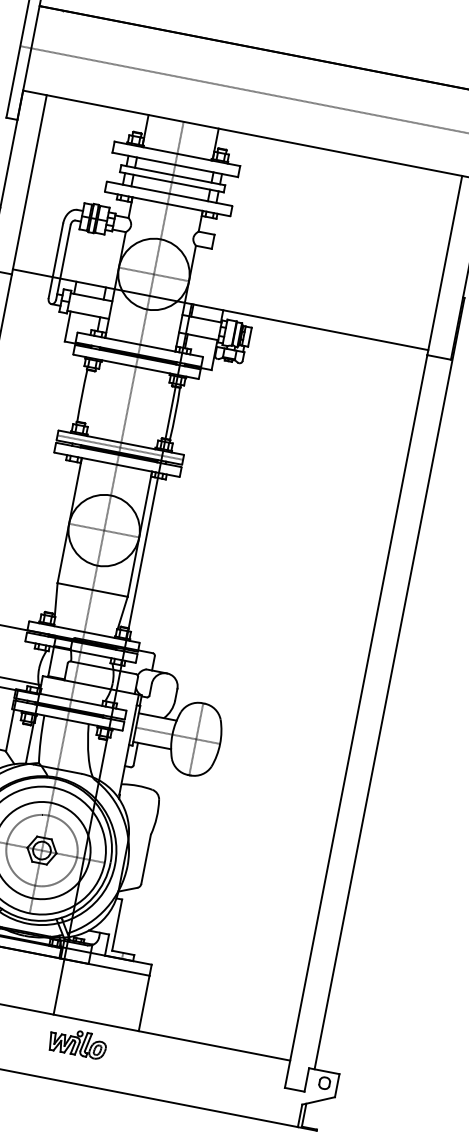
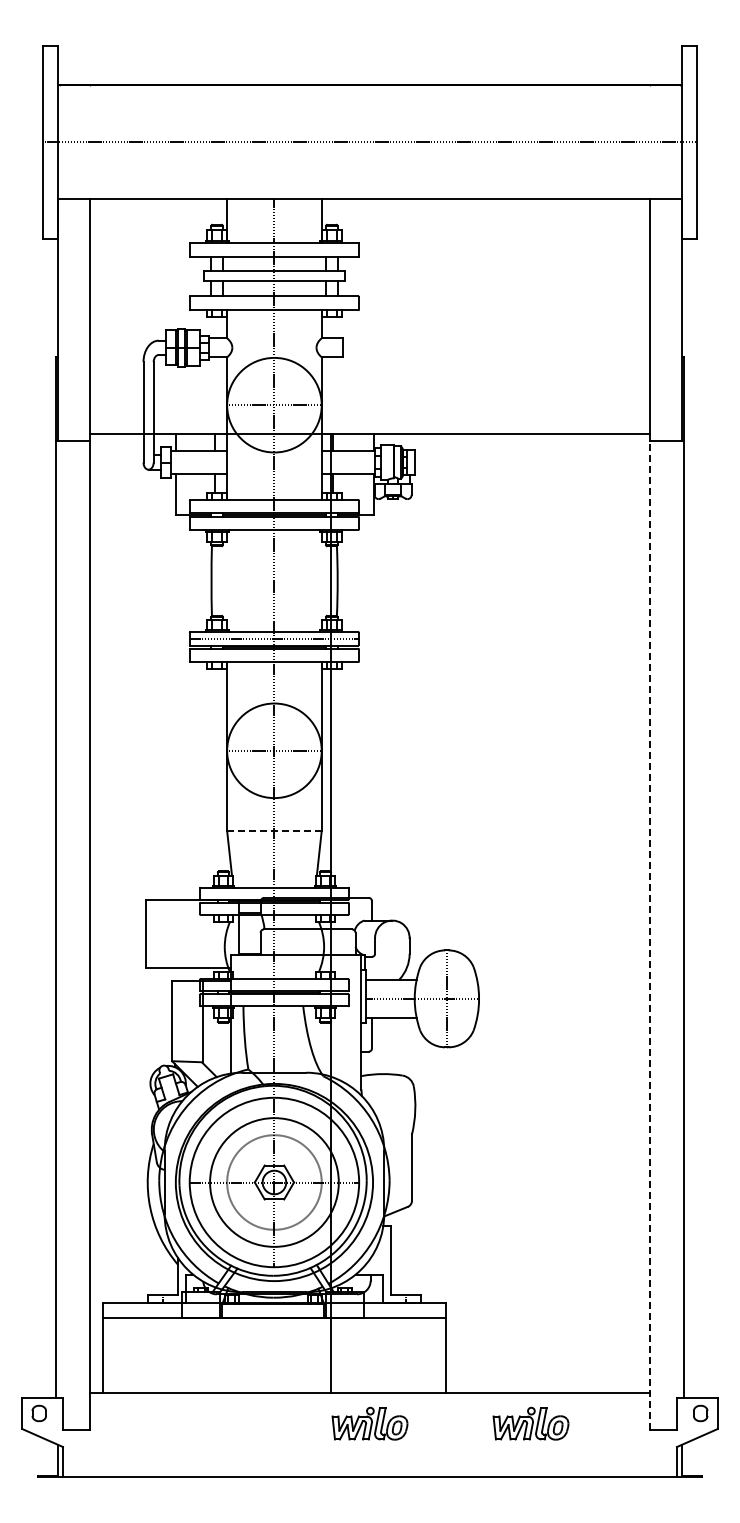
line: (92, 589) -> (273, 830), solid -> dashed
line: (356, 720) -> (650, 934), solid -> dashed
part: (197, 1066) -> (530, 1423), added

